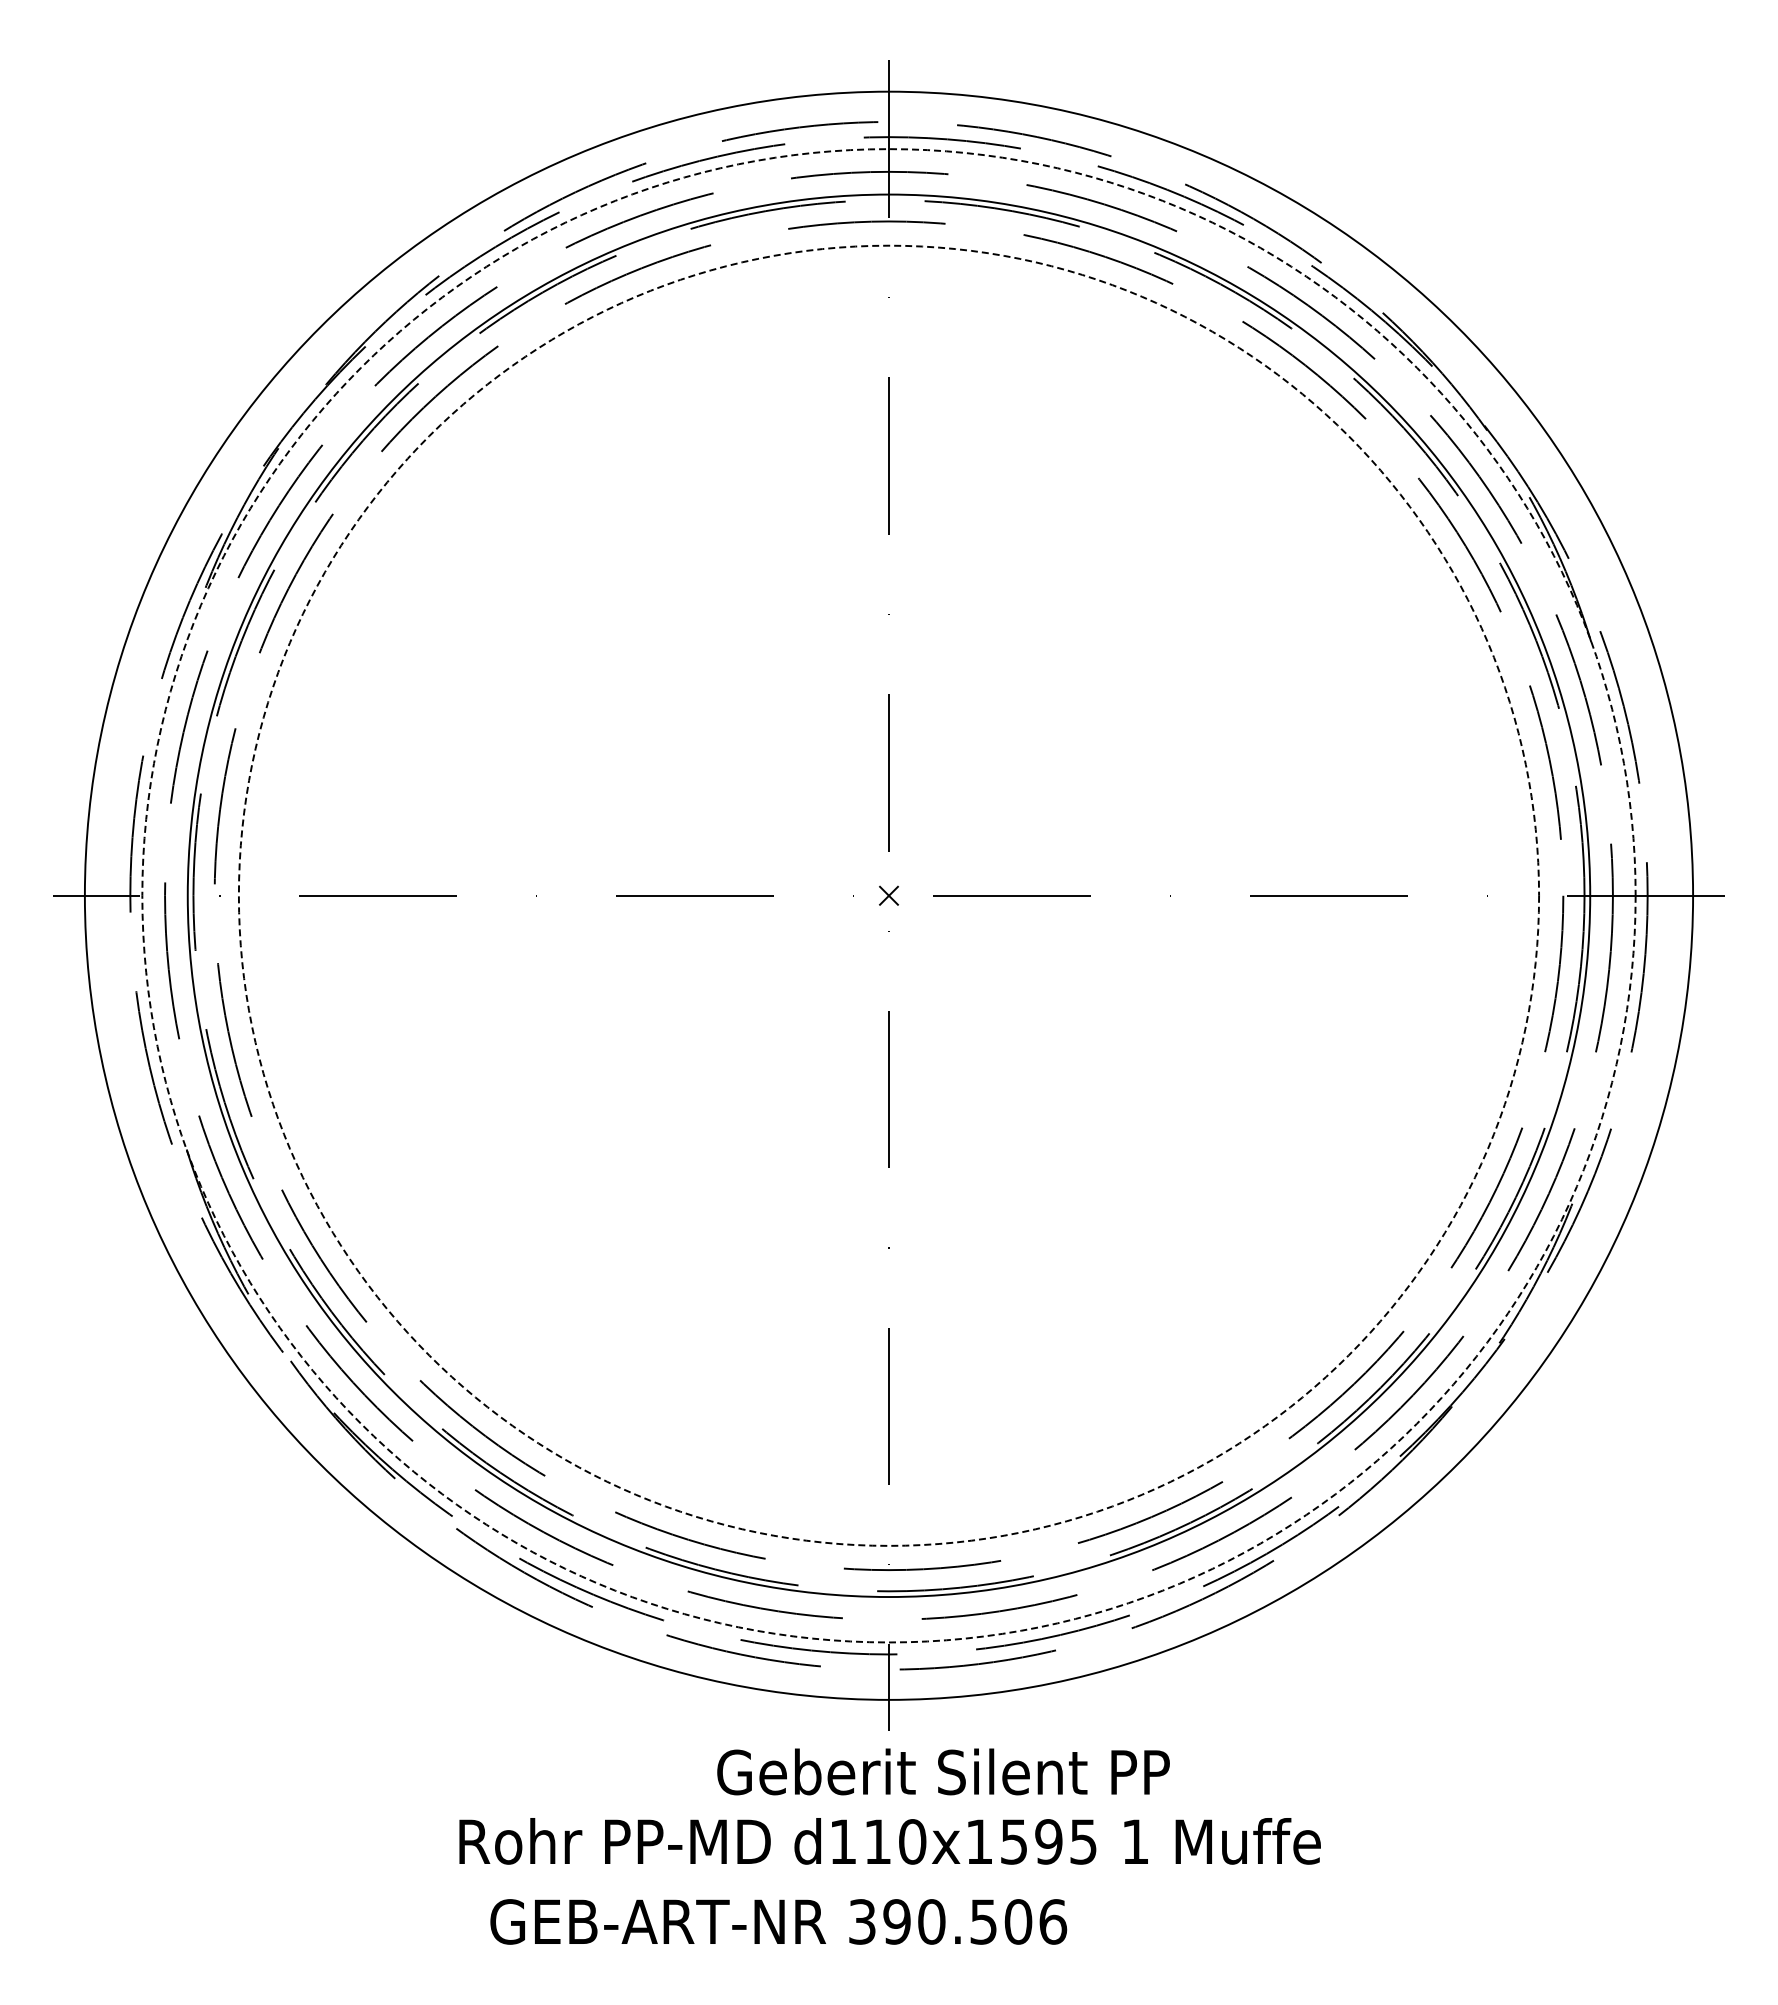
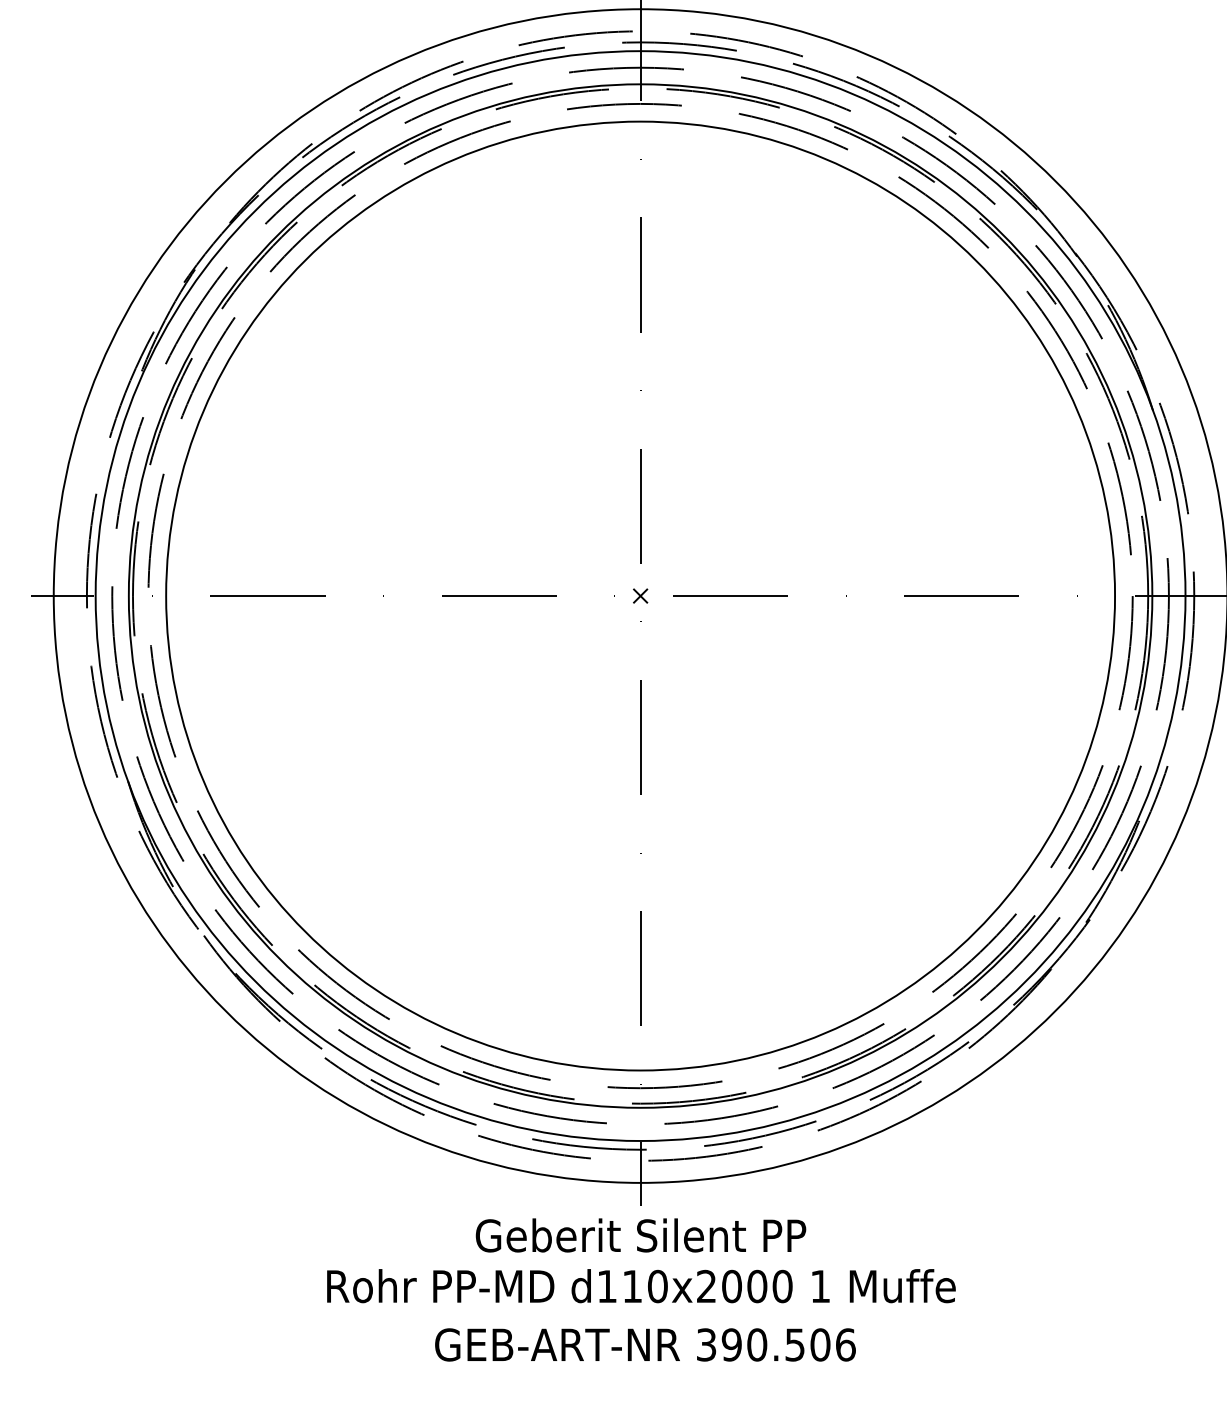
circle: (888, 895) -> (640, 595), dashed -> solid
circle: (888, 895) -> (640, 595), dashed -> solid
text: (943, 1771) -> (640, 1235), moved
text: (1031, 1841) -> (744, 1286), d110x1595 -> d110x2000
text: (778, 1921) -> (645, 1344), moved

